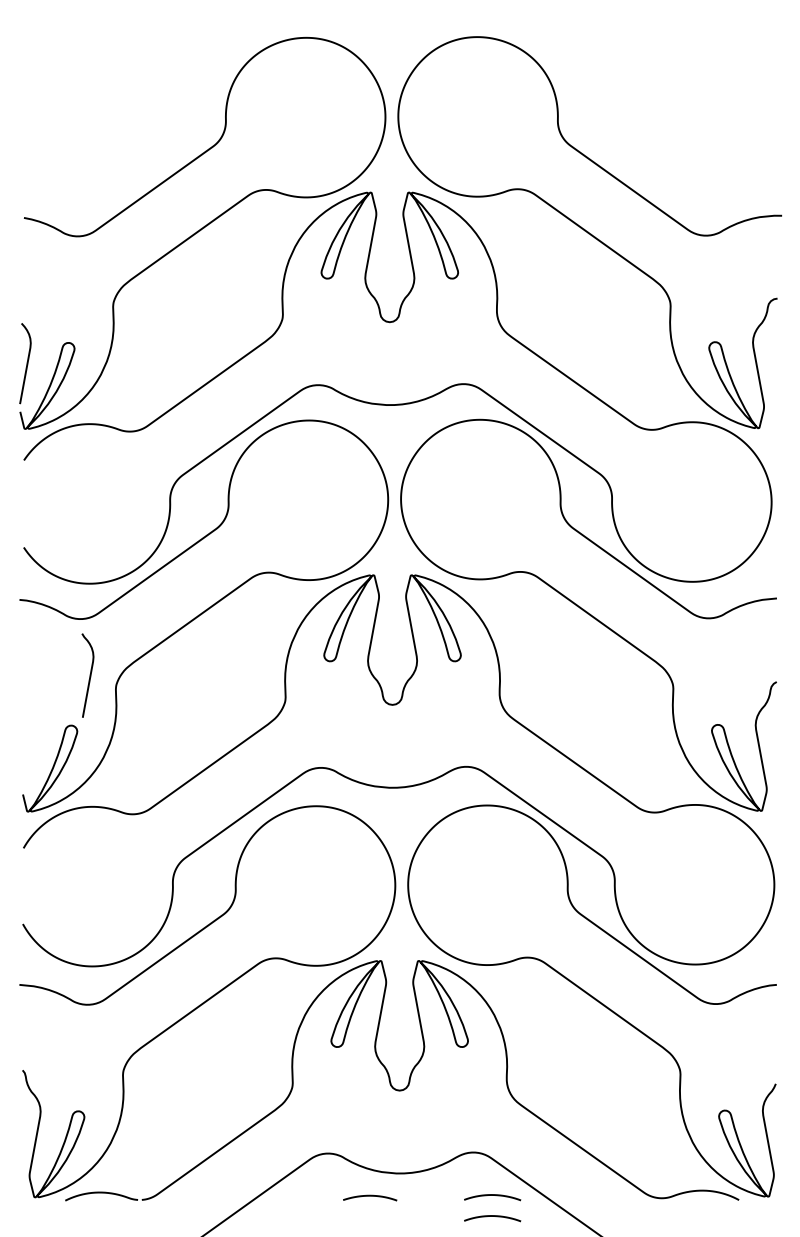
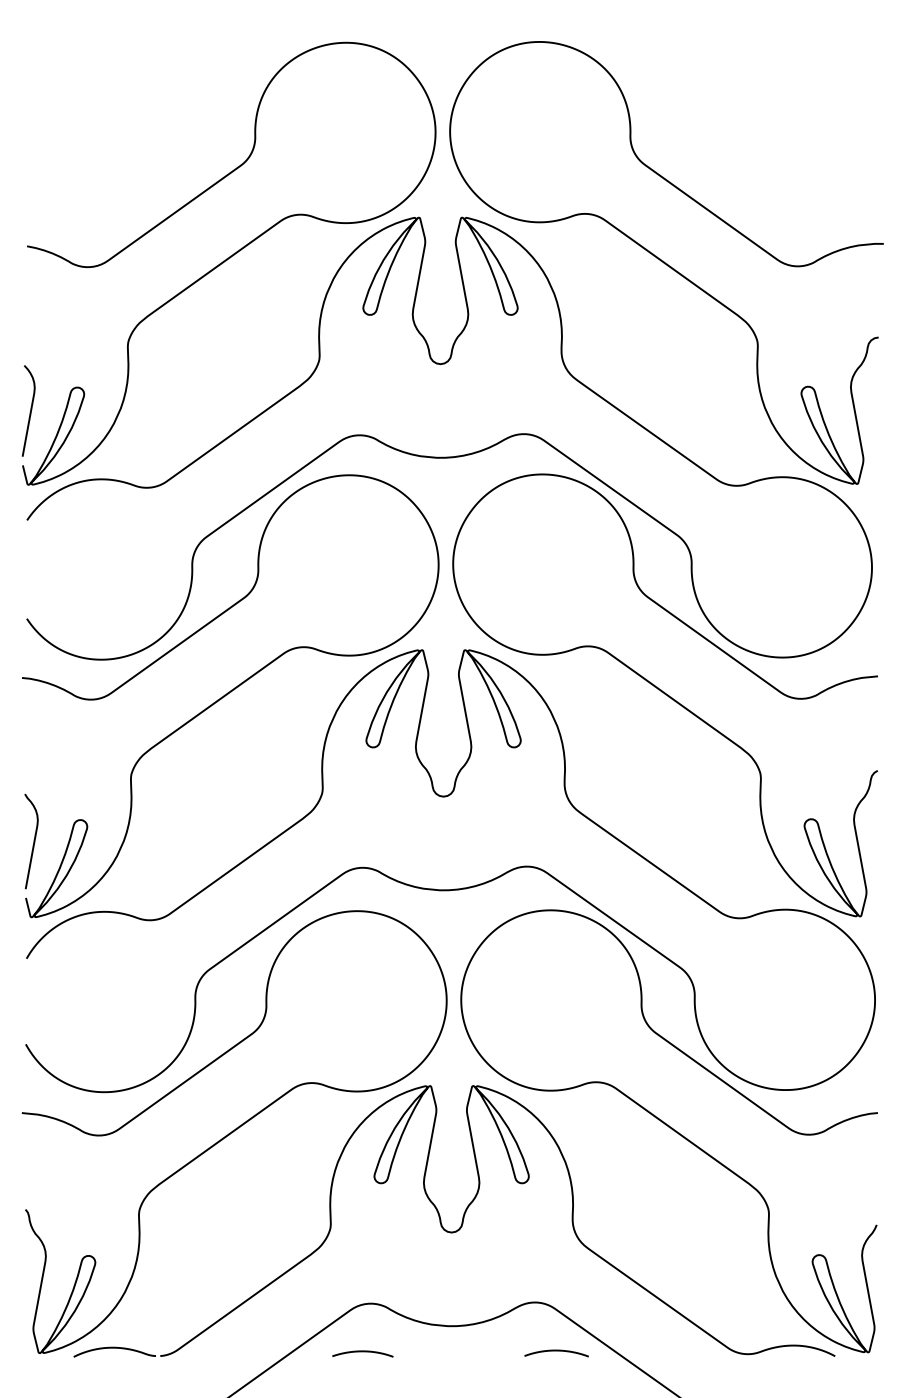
curve: (89, 675) -> (33, 841), moved
curve: (370, 1196) -> (363, 1352), moved
curve: (492, 1216) -> (556, 1374), removed

